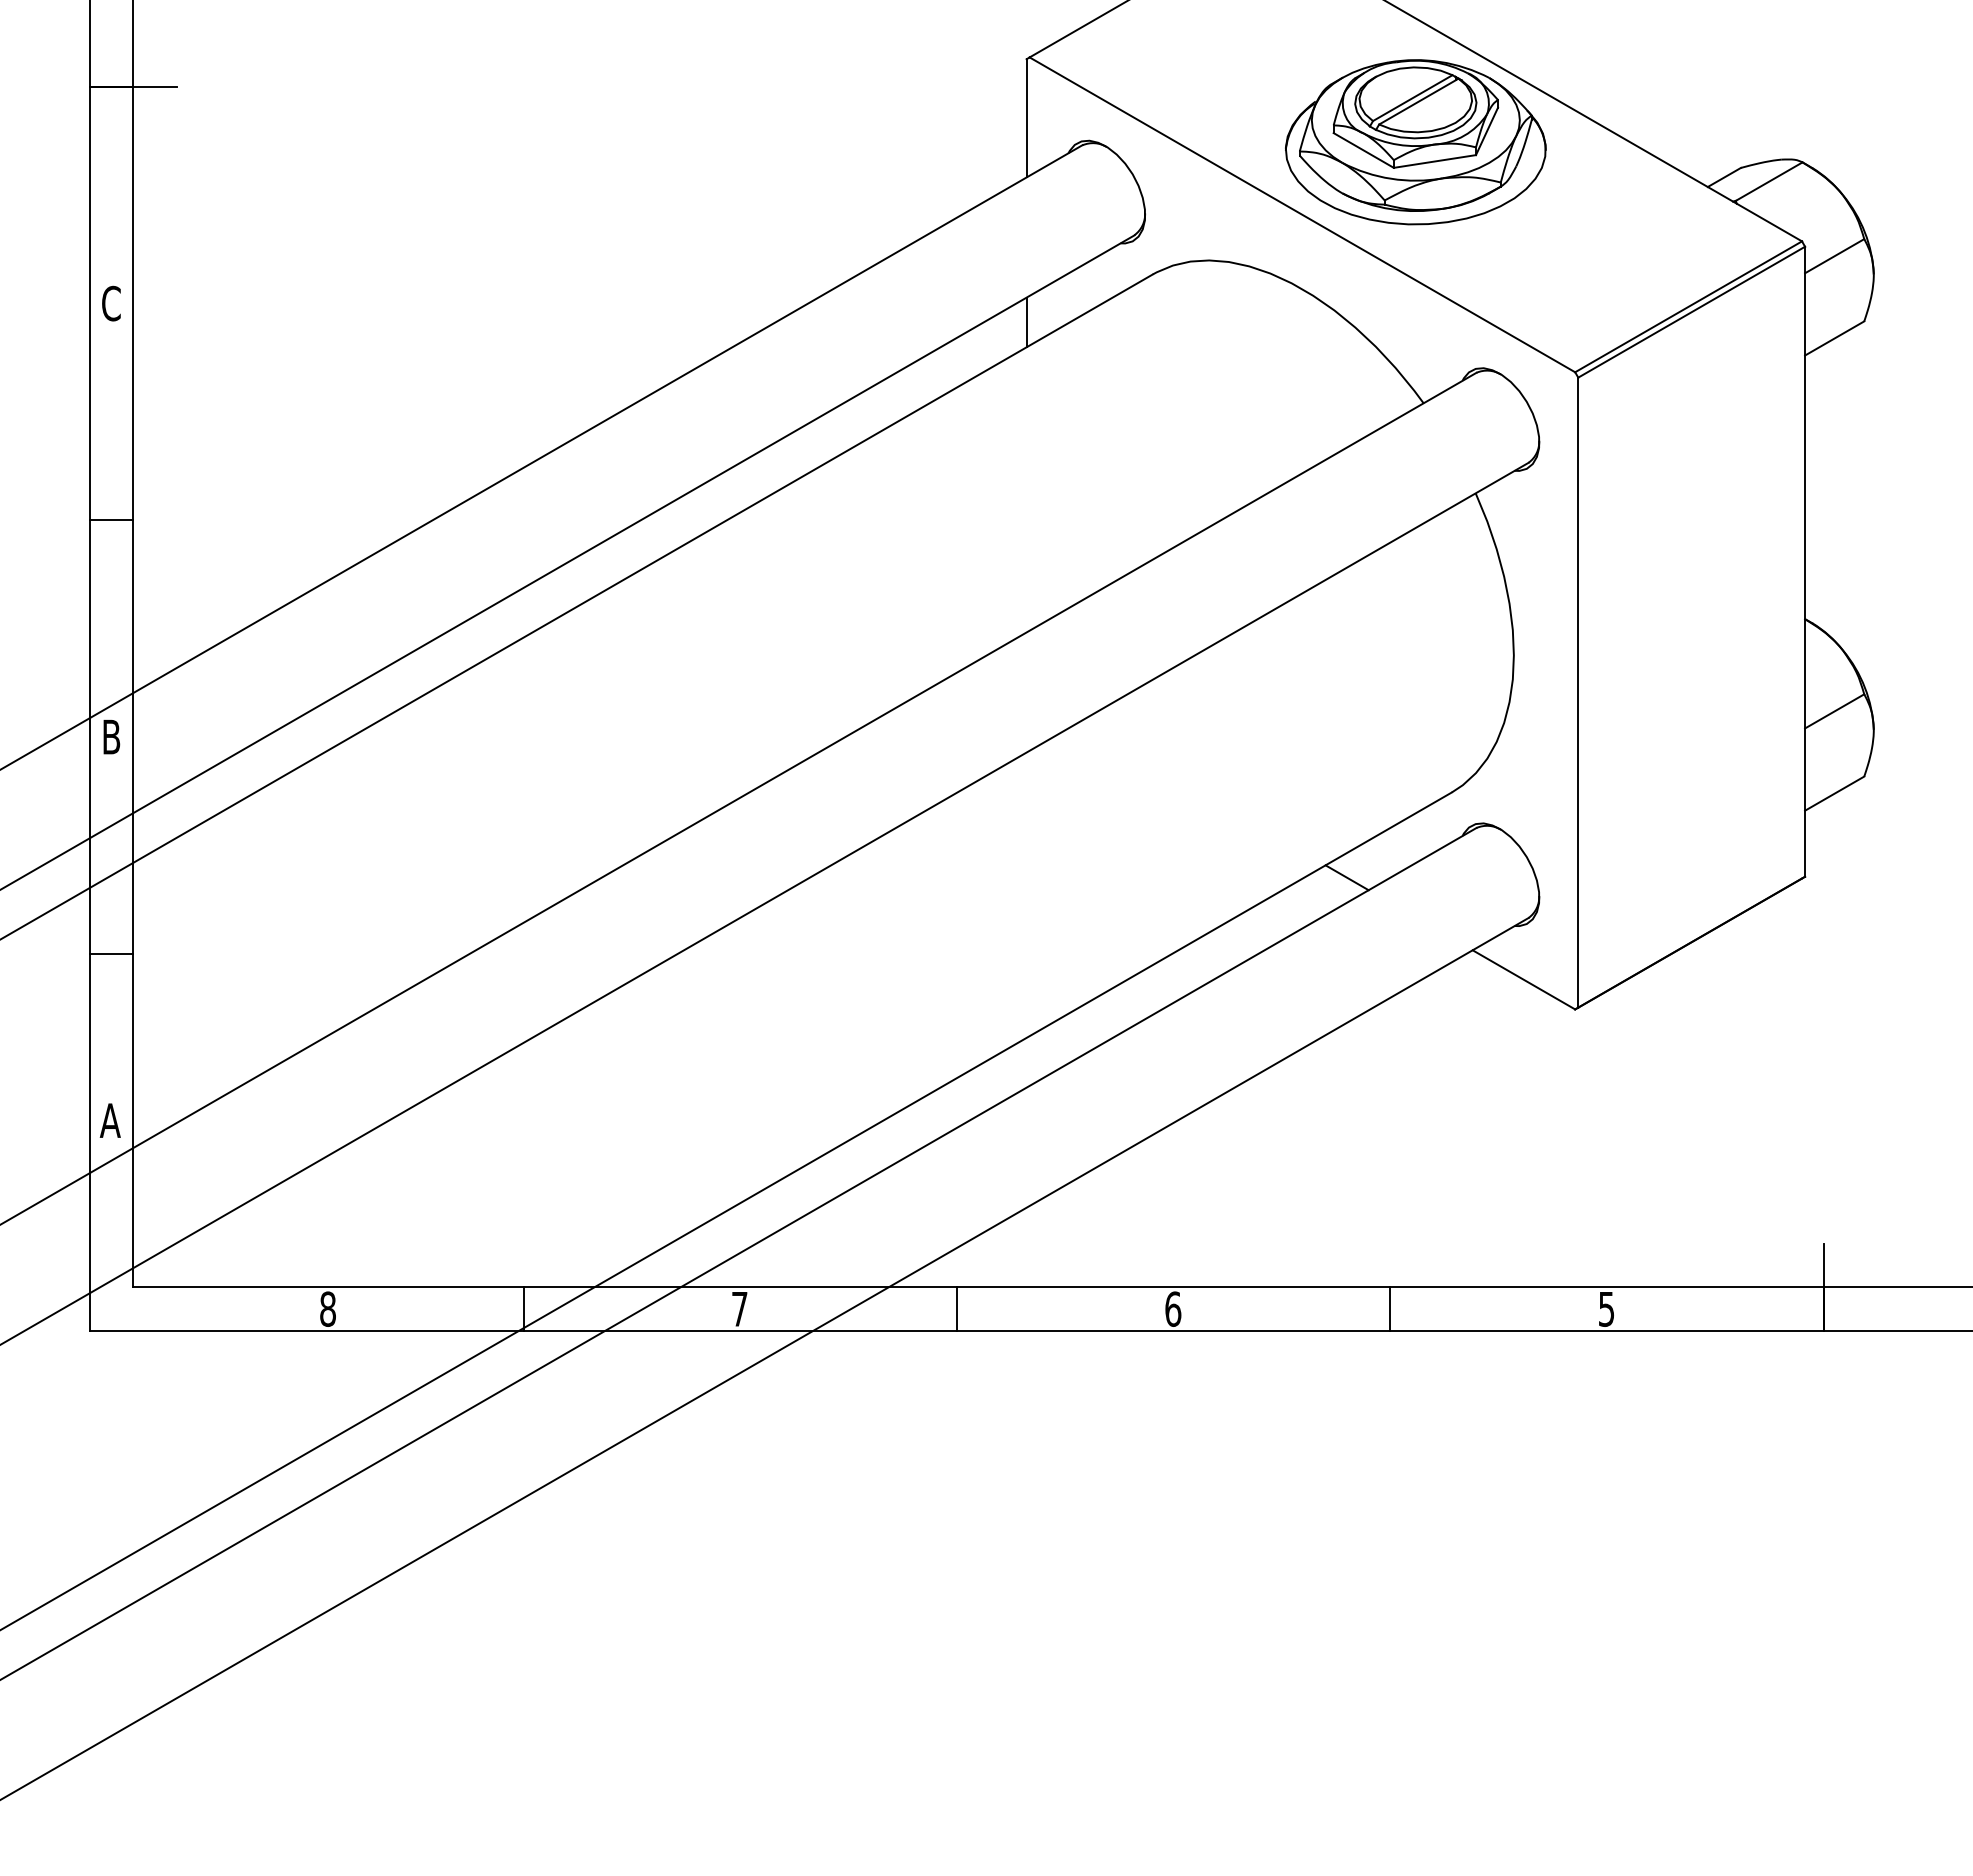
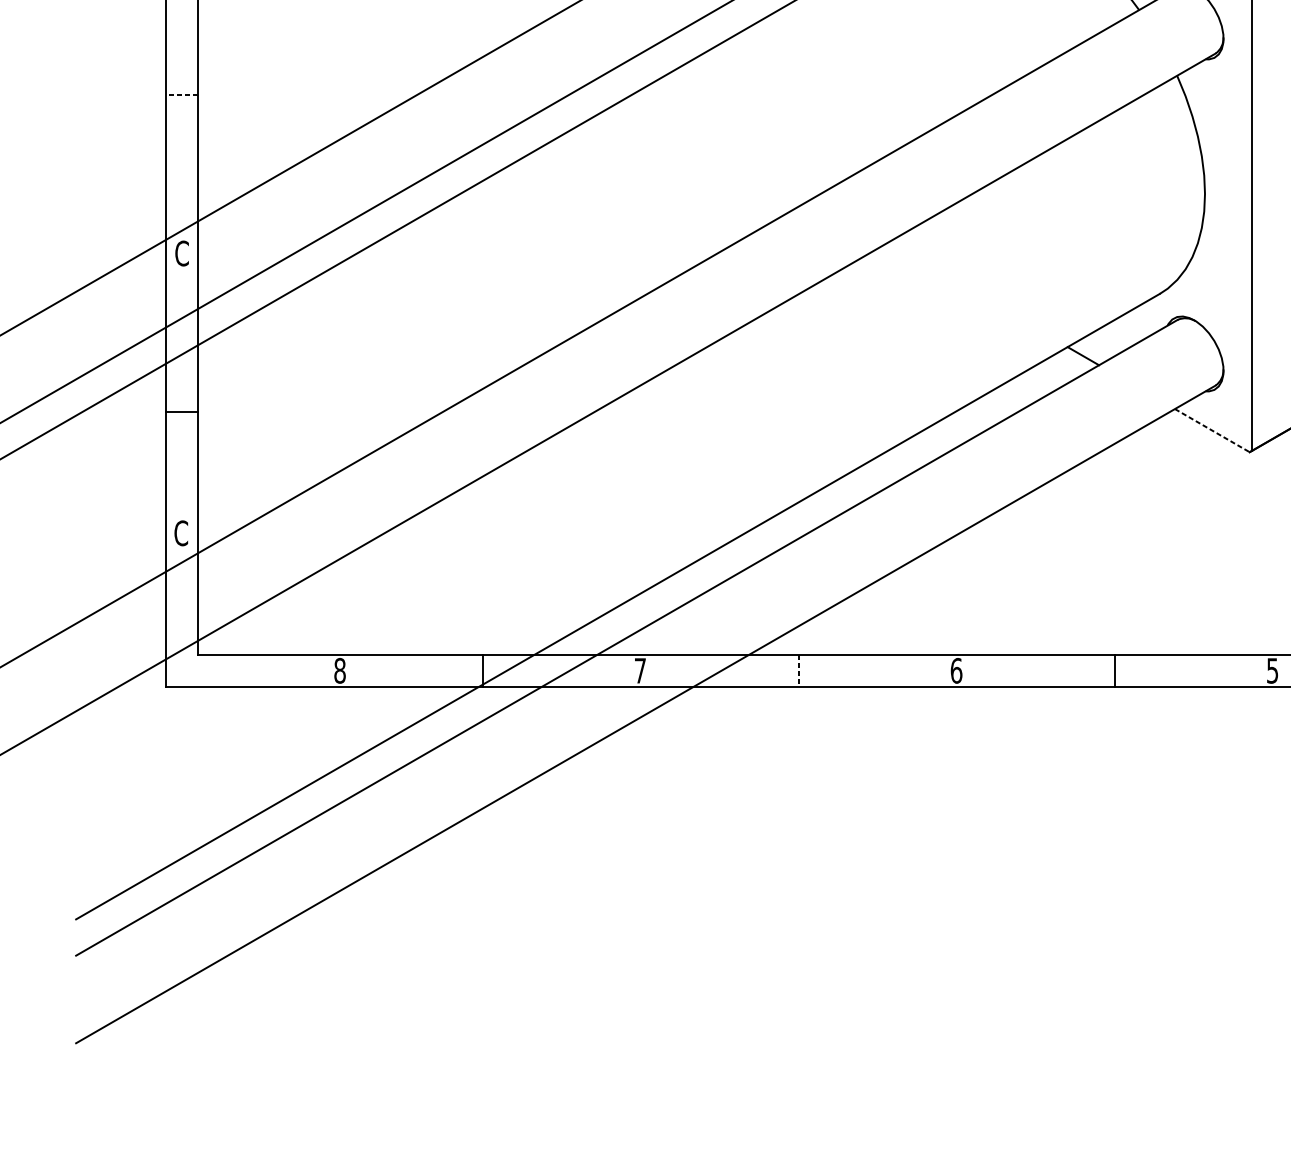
line: (111, 520) -> (182, 95), solid -> dashed
text: (111, 736) -> (182, 253), B -> C
line: (1524, 980) -> (1212, 431), solid -> dashed
text: (109, 1120) -> (180, 533), A -> C
line: (956, 1309) -> (798, 671), solid -> dashed

